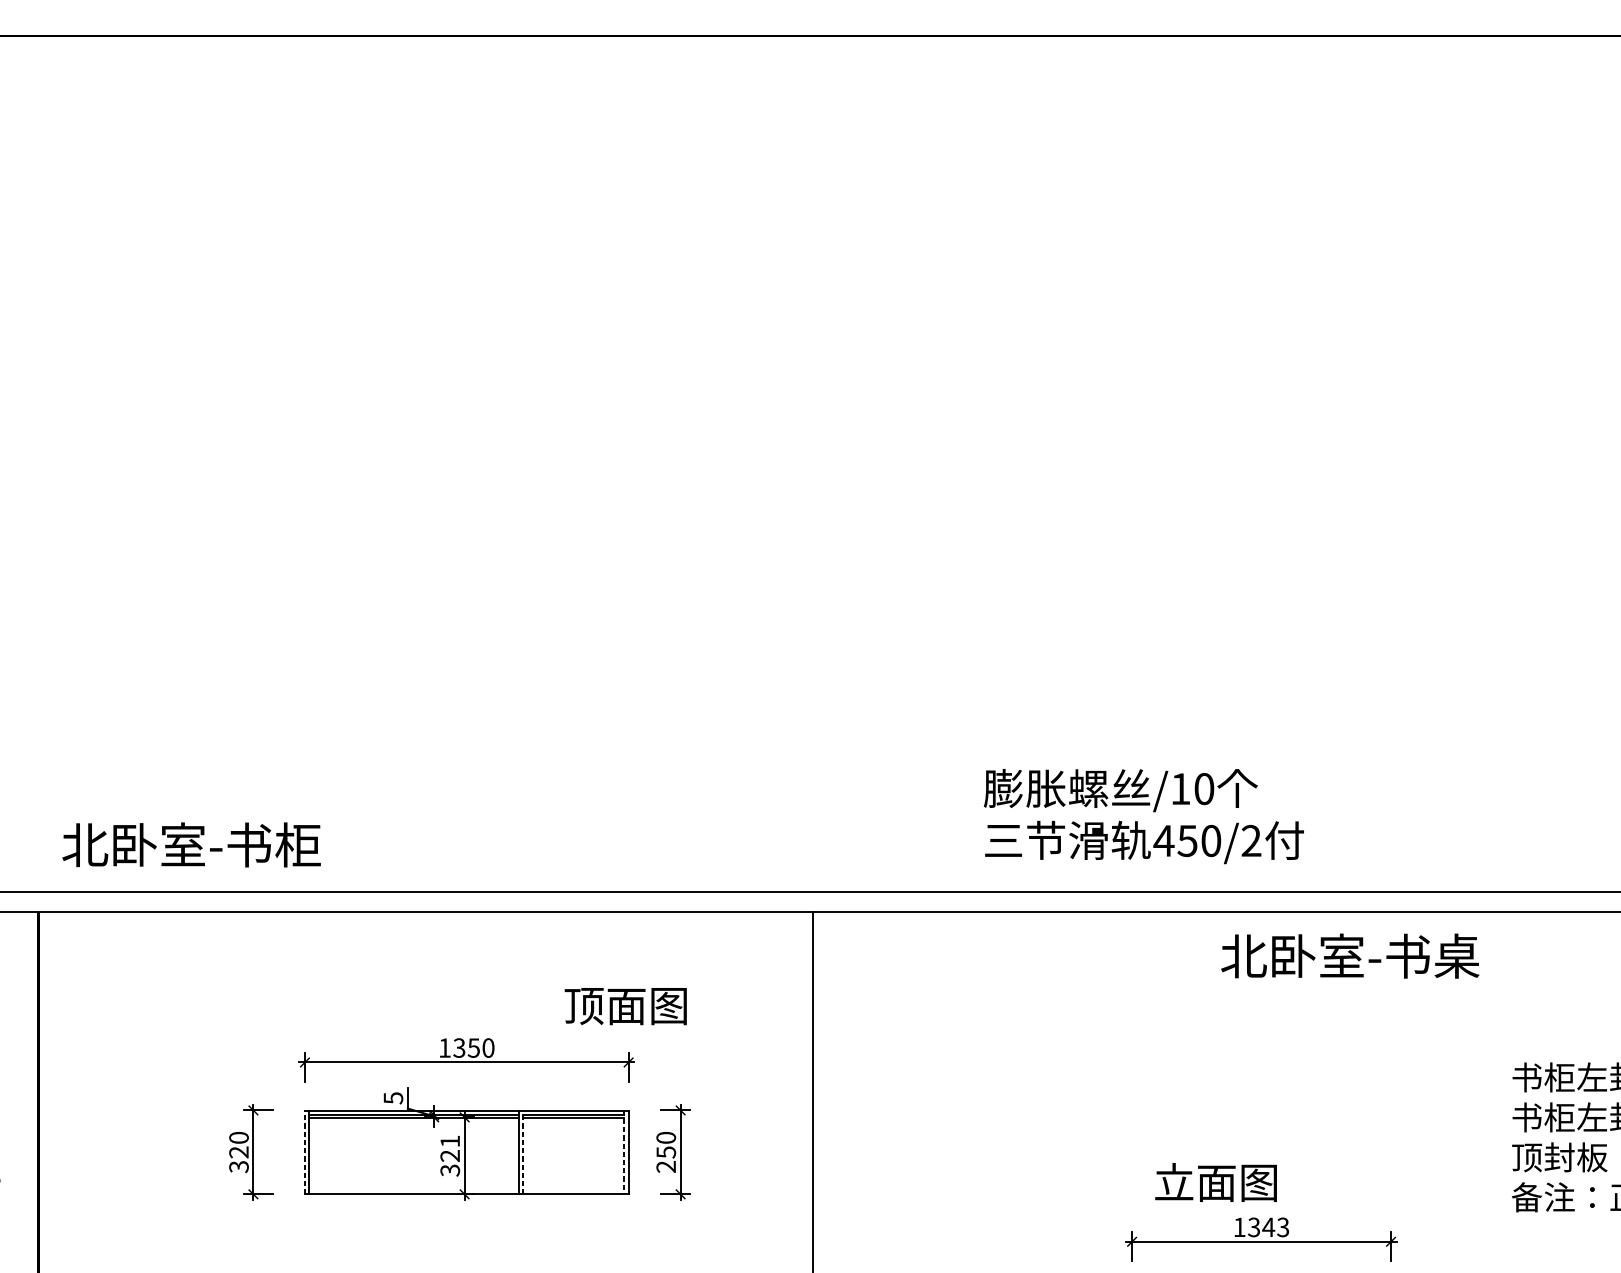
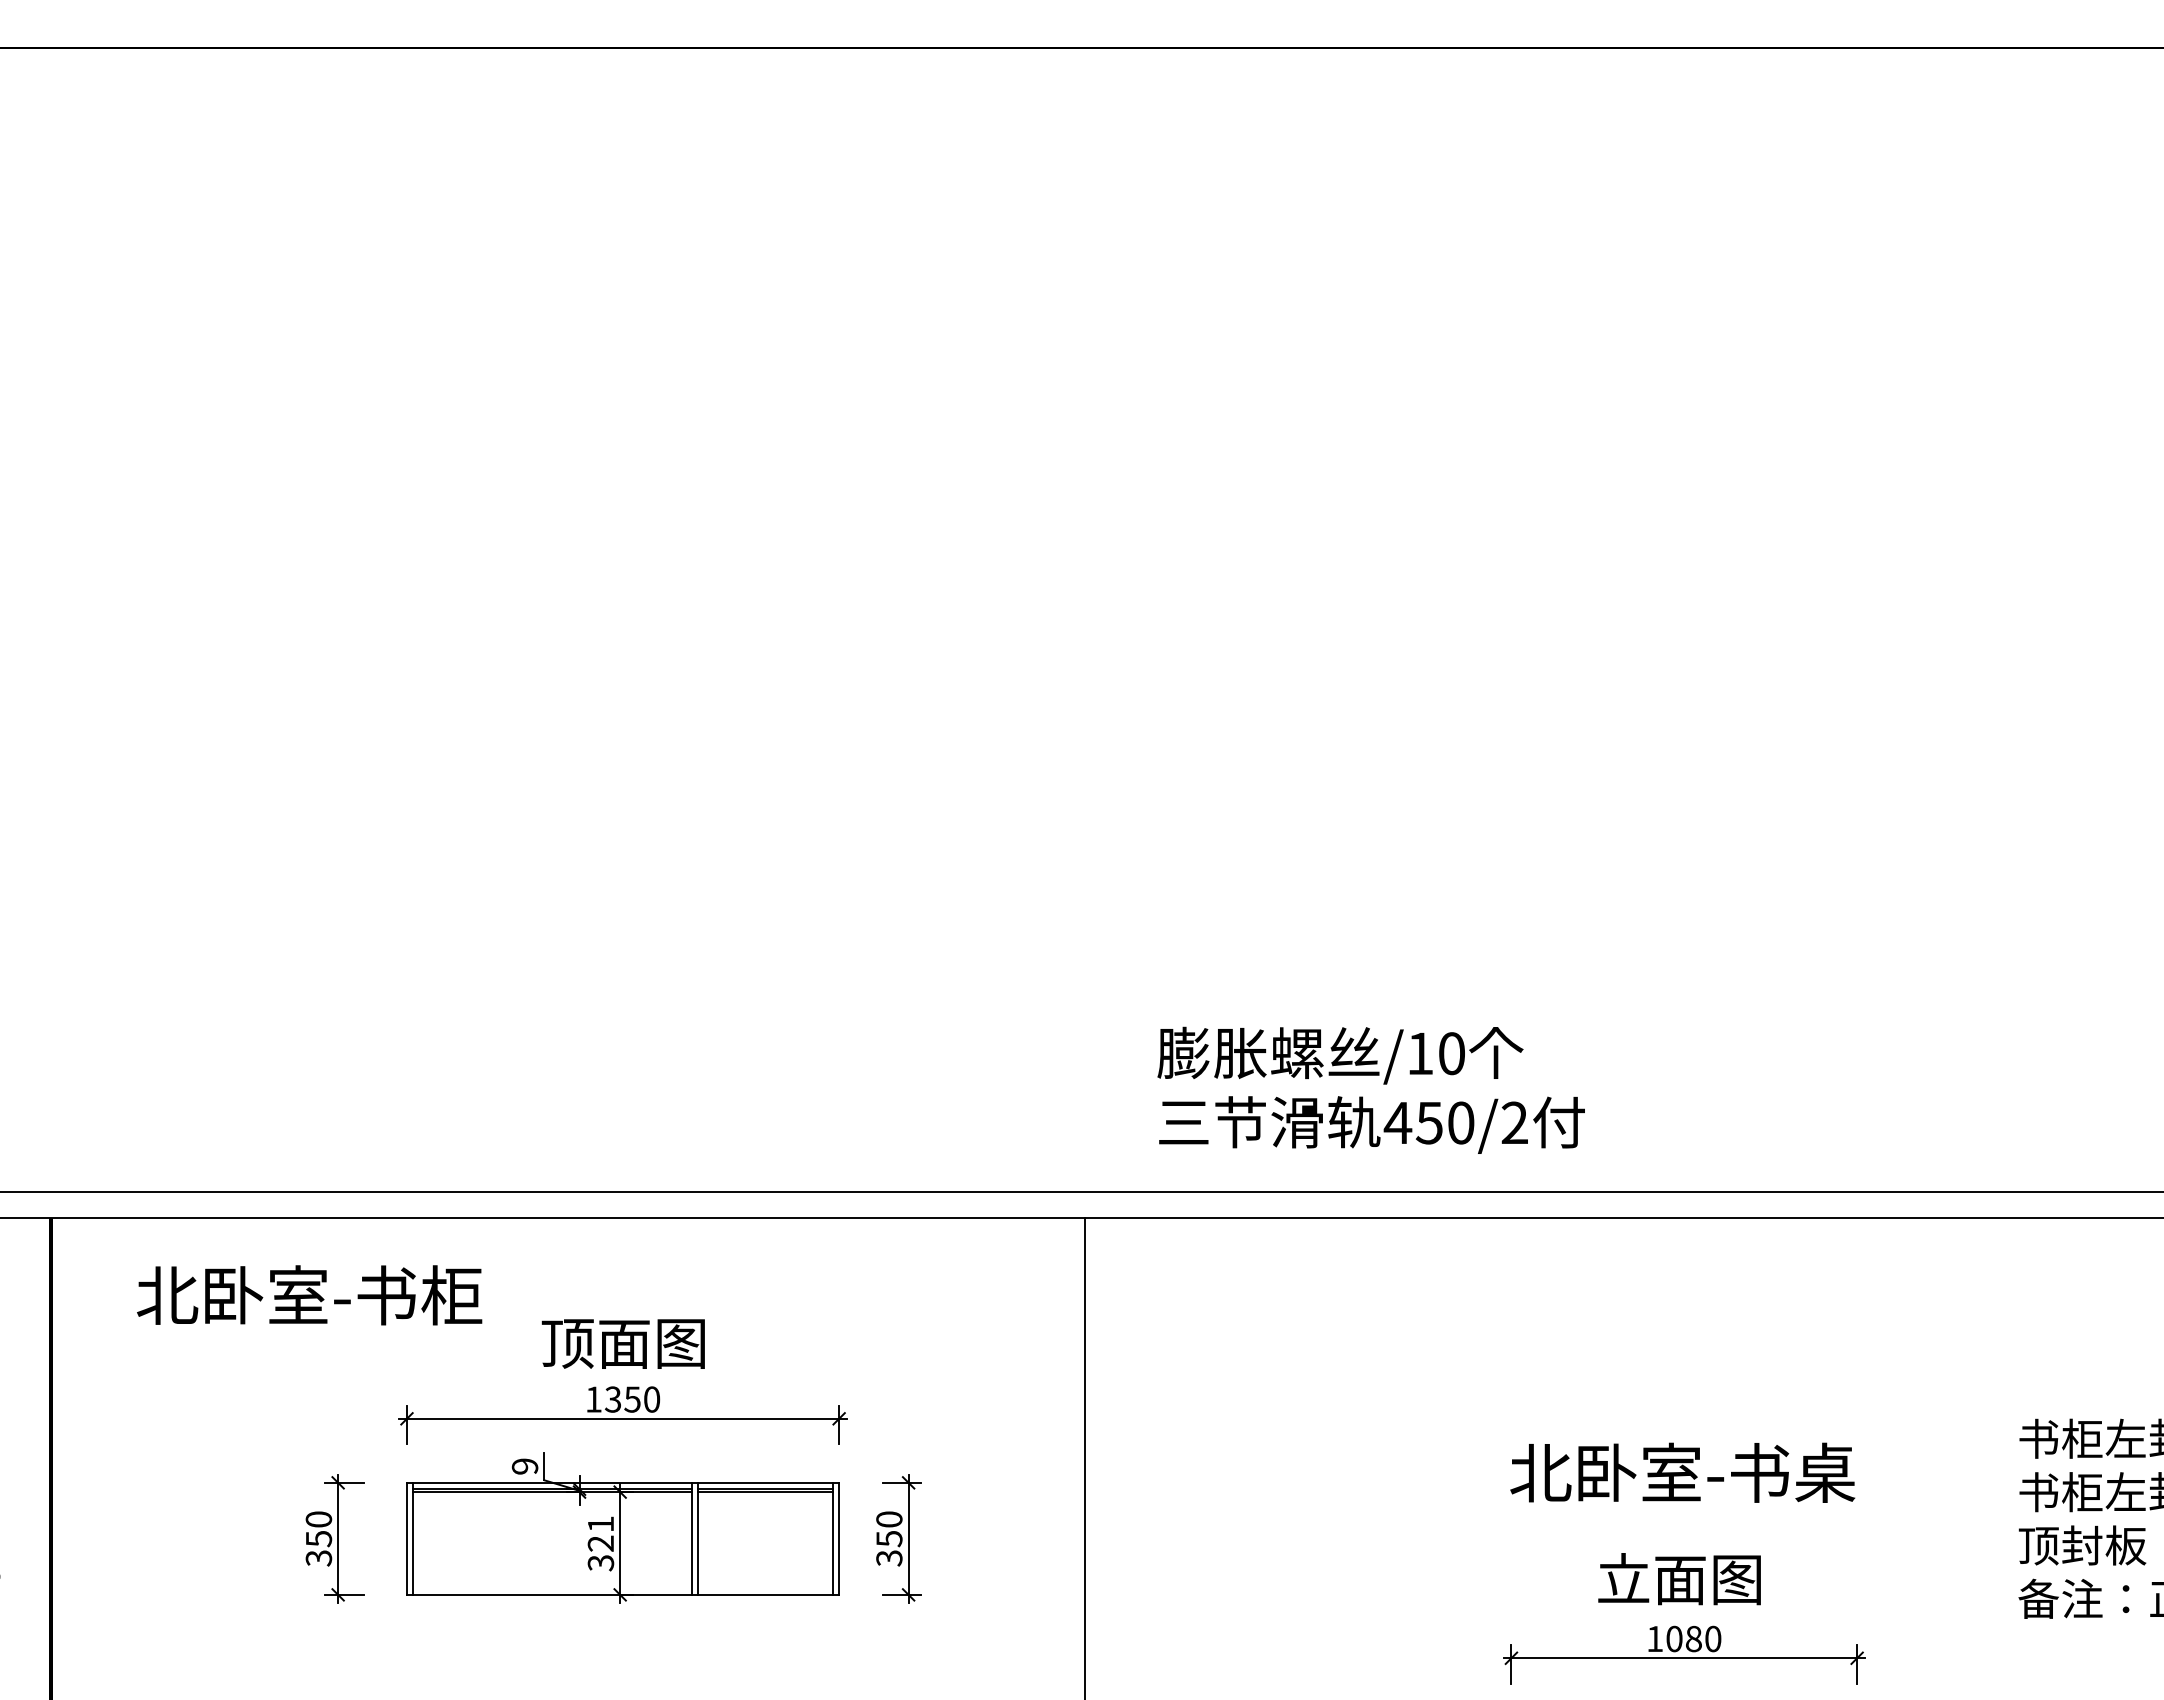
text: (1143, 815) -> (1370, 1089), moved
text: (191, 845) -> (309, 1295), moved
text: (1350, 955) -> (1682, 1472), moved
text: (625, 1006) -> (622, 1343), moved
text: (392, 1098) -> (524, 1466), 5 -> 9
text: (238, 1152) -> (318, 1539), 320 -> 350
line: (305, 1152) -> (407, 1538), dashed -> solid
line: (523, 1152) -> (698, 1538), dashed -> solid
line: (624, 1152) -> (833, 1539), dashed -> solid
text: (666, 1167) -> (889, 1558), 250 -> 350
text: (1216, 1182) -> (1679, 1579), moved
text: (1268, 1227) -> (1693, 1638), 1343 -> 1080

